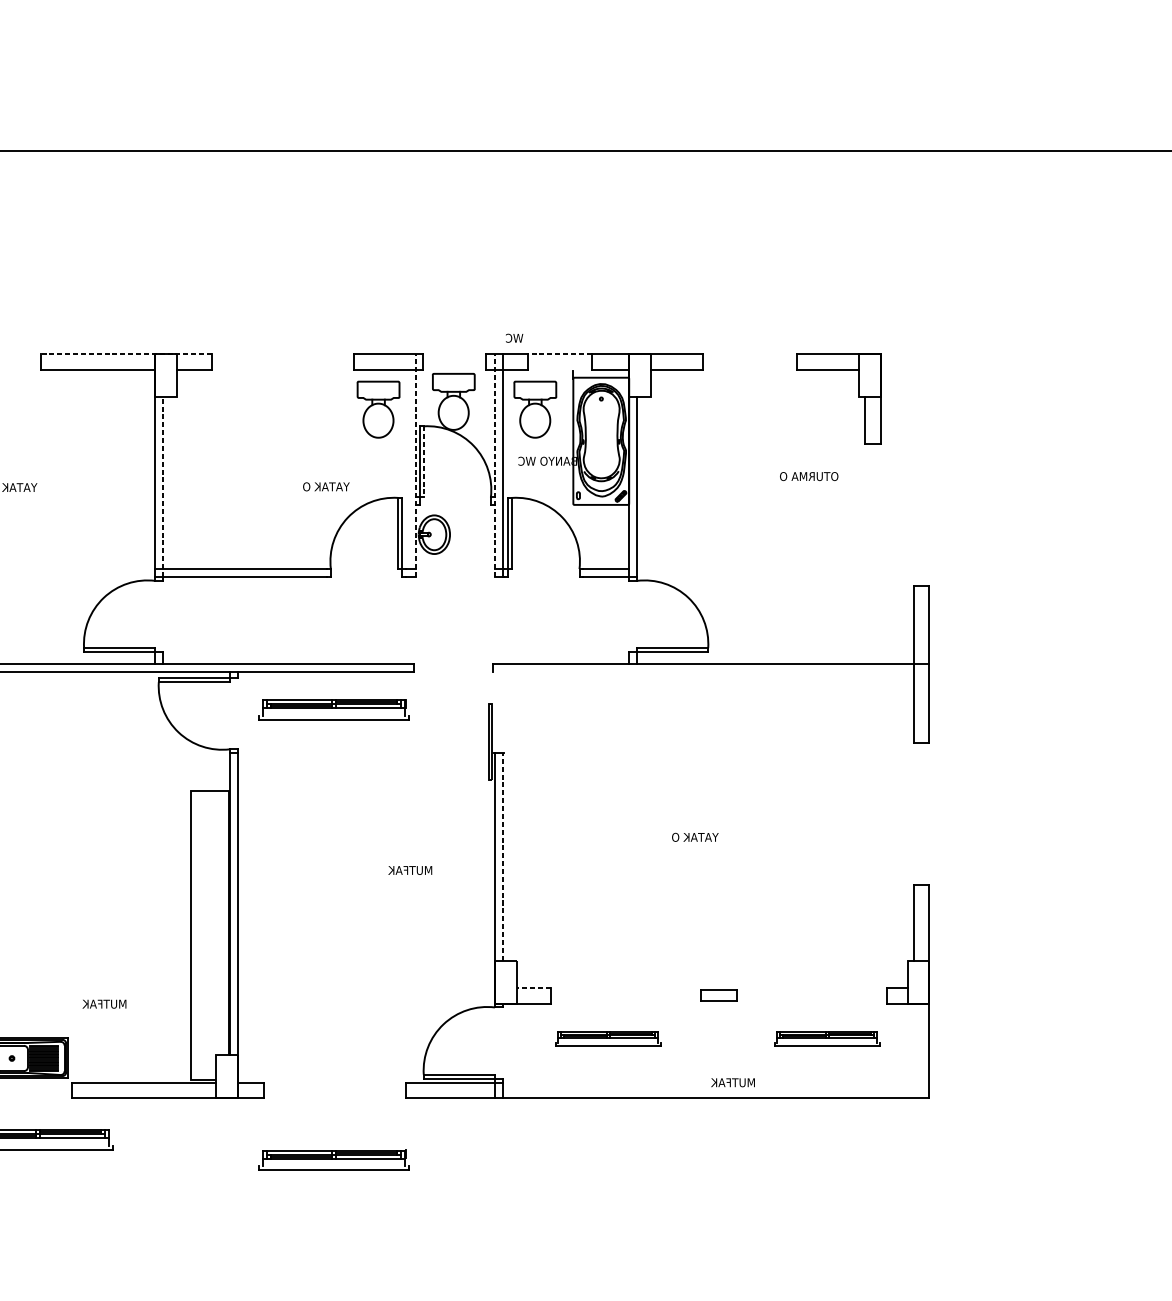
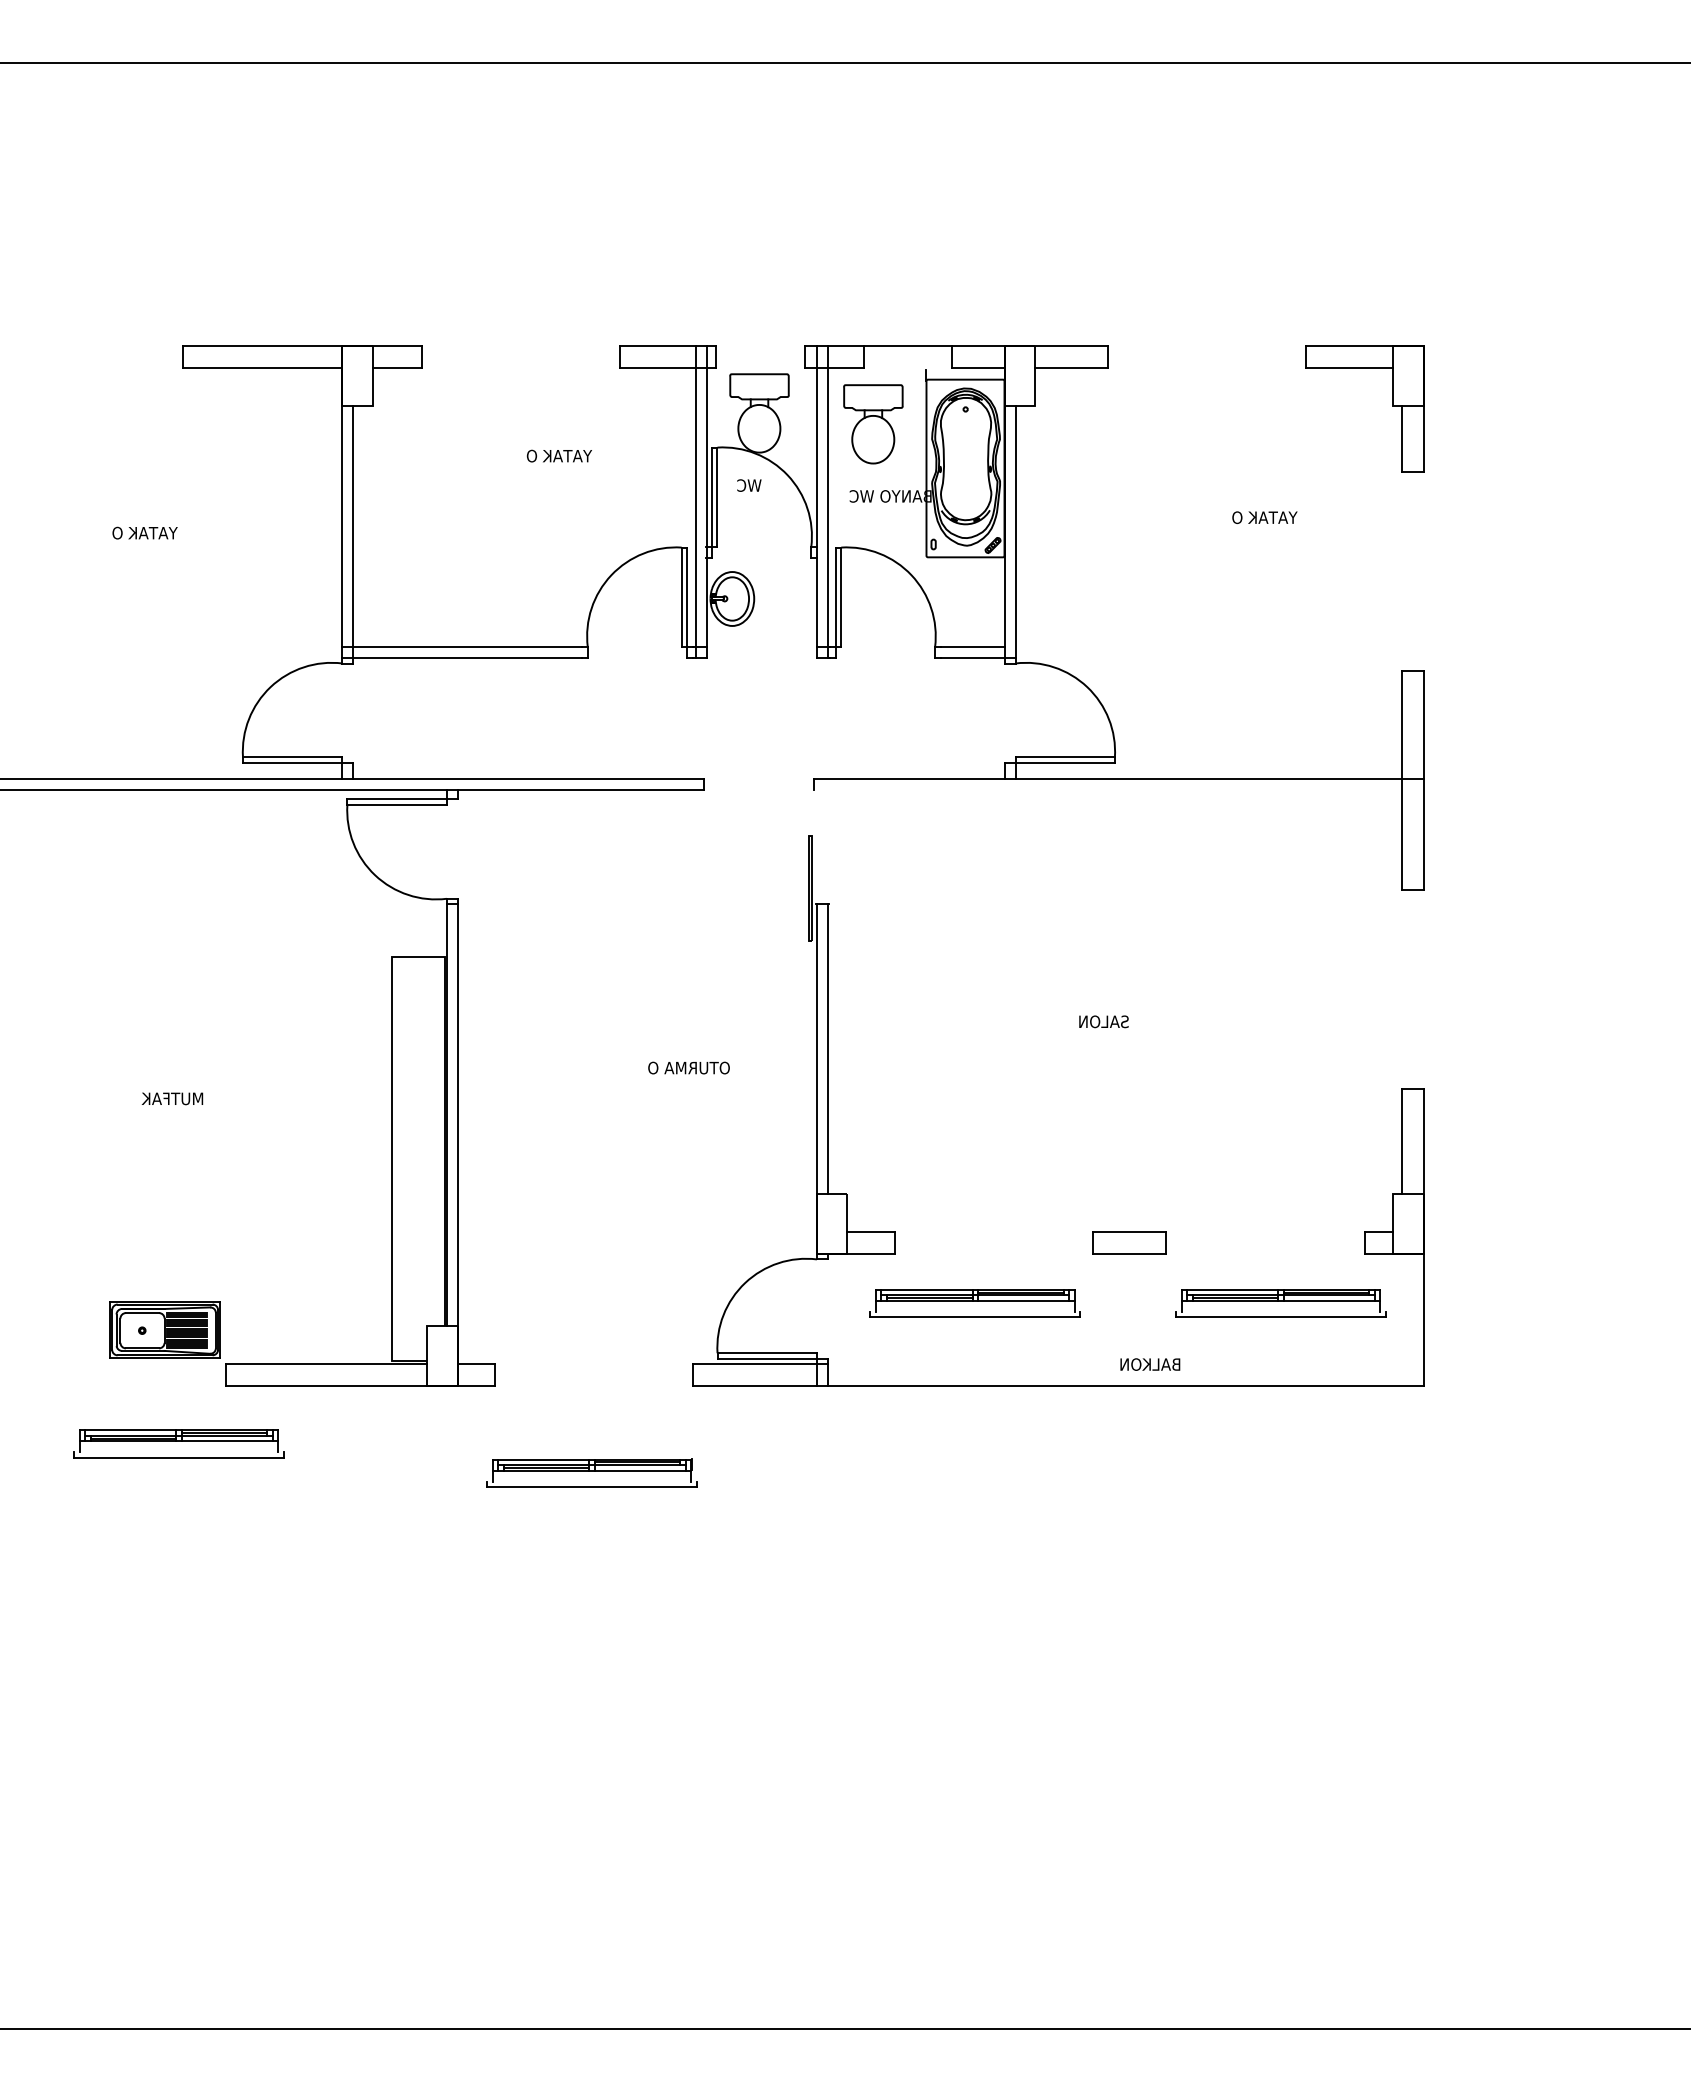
text: (514, 338) -> (749, 485), moved
line: (125, 353) -> (301, 346), dashed -> solid
line: (559, 353) -> (907, 346), dashed -> solid
part: (858, 396) -> (1392, 406), moved
part: (378, 409) -> (654, 424), removed
line: (423, 462) -> (717, 497), dashed -> solid
line: (407, 464) -> (695, 501), added
line: (415, 465) -> (706, 502), dashed -> solid
line: (494, 465) -> (816, 502), dashed -> solid
text: (809, 476) -> (1256, 517), OTURMA O -> YATAK O
text: (325, 486) -> (558, 455), moved
line: (163, 487) -> (353, 532), dashed -> solid
part: (333, 709) -> (591, 843), removed
text: (695, 837) -> (1096, 1021), YATAK O -> SALON
line: (502, 857) -> (827, 1049), dashed -> solid
text: (402, 870) -> (688, 1067), MUTFAK -> OTURMA O
line: (533, 987) -> (871, 1231), dashed -> solid
part: (718, 995) -> (1129, 1242), size x1.43
text: (104, 1003) -> (172, 1098), moved
part: (607, 1039) -> (974, 1303), size x1.43
part: (826, 1039) -> (1280, 1303), size x1.43
text: (732, 1082) -> (1148, 1364), MUTFAK -> BALKON

